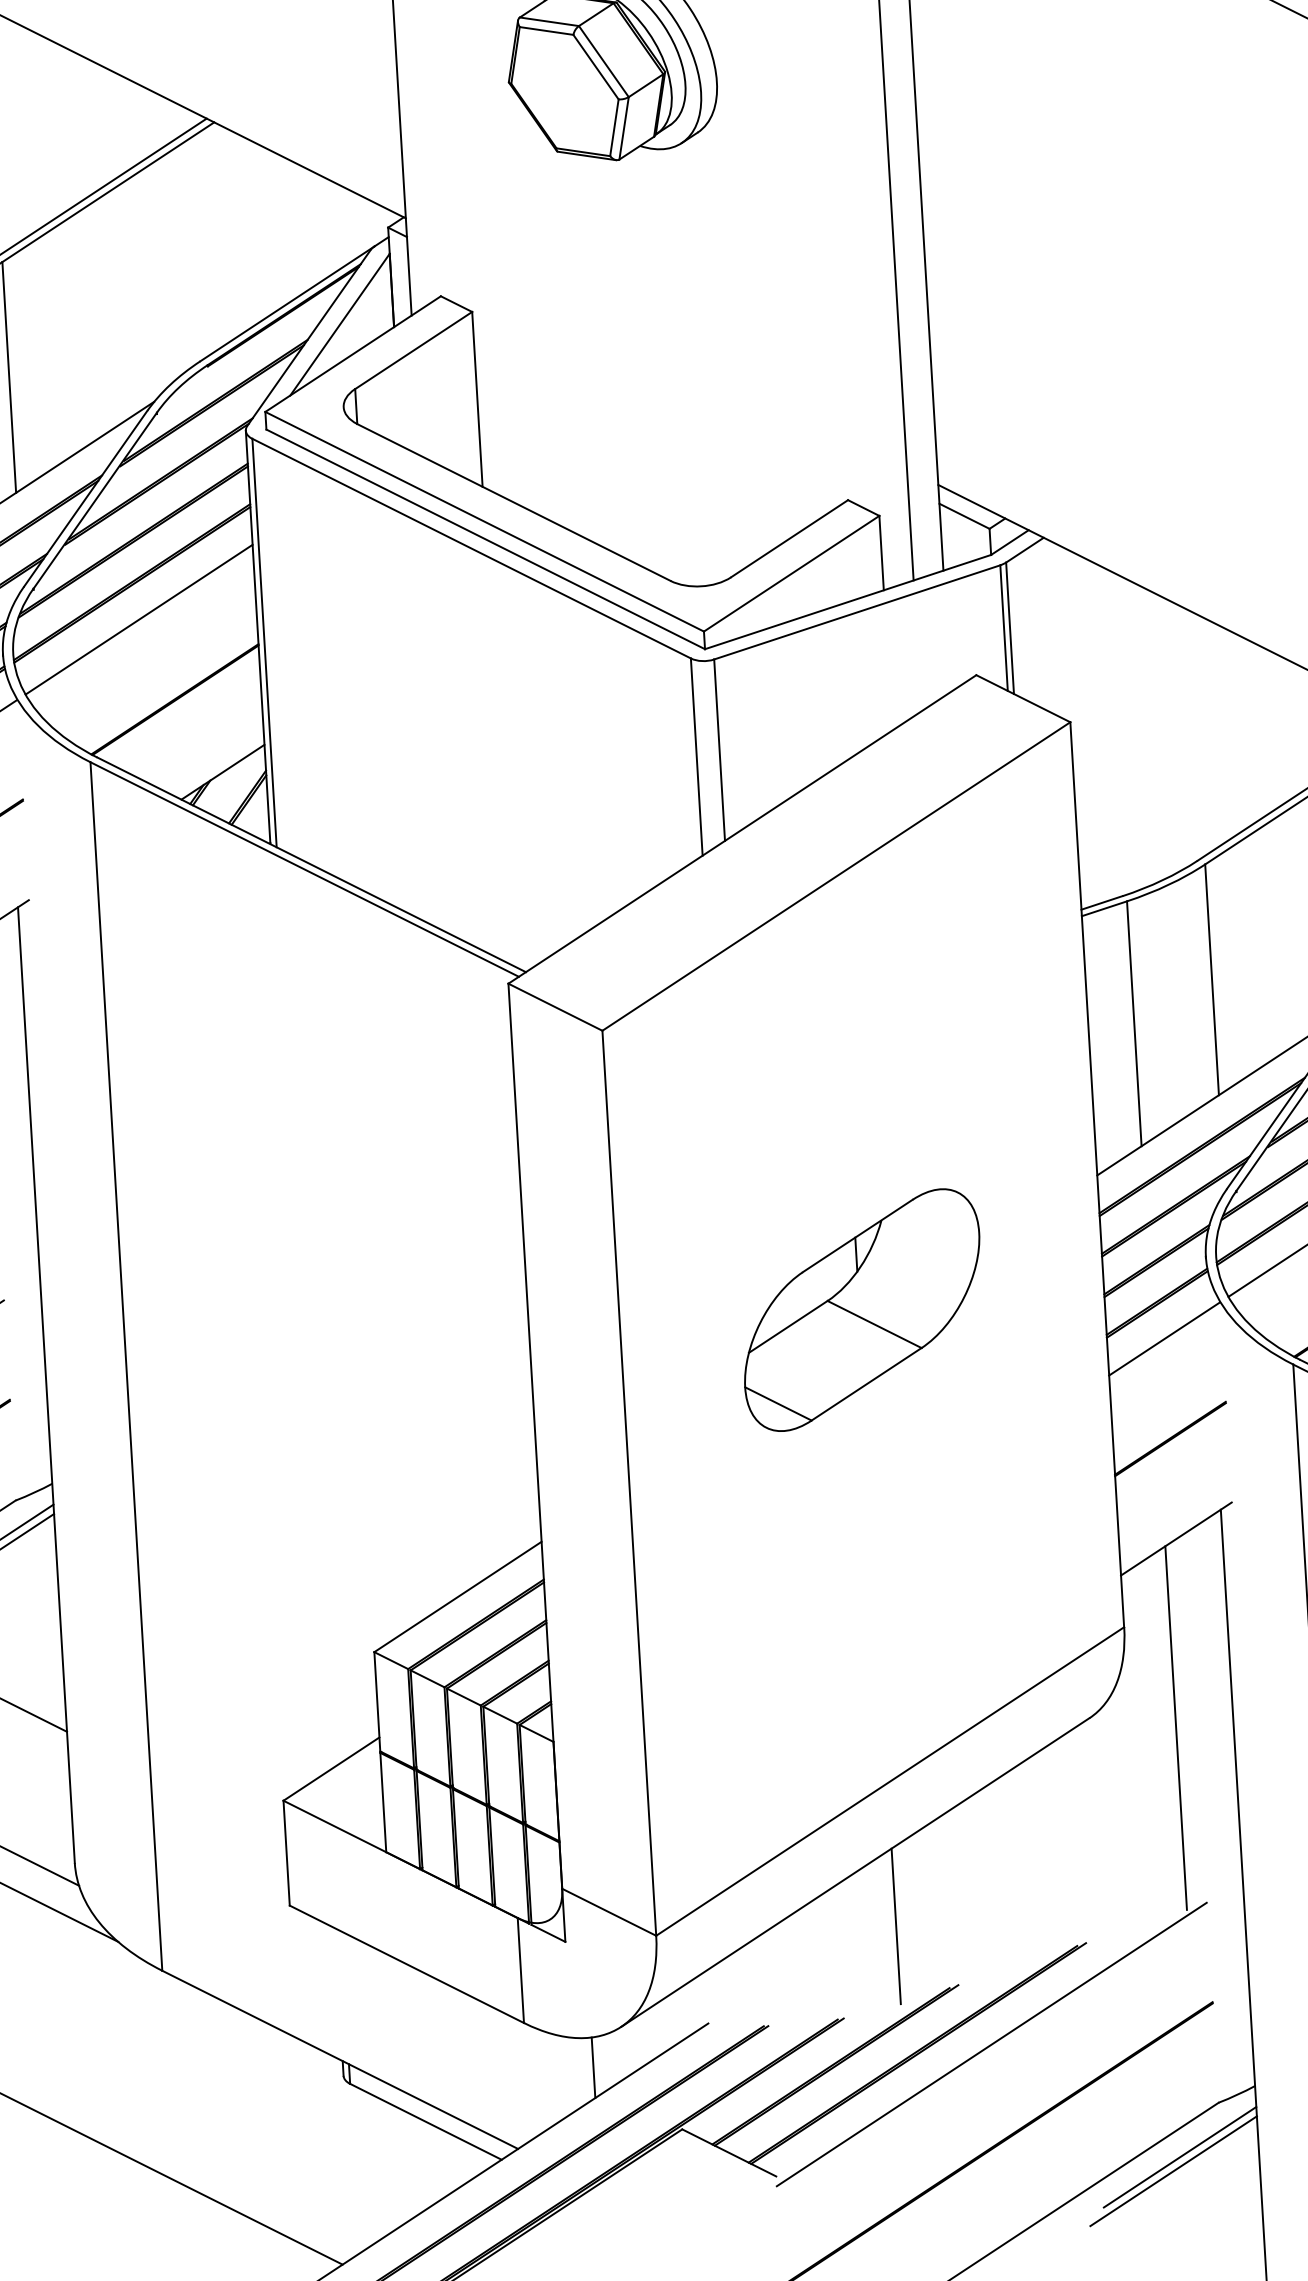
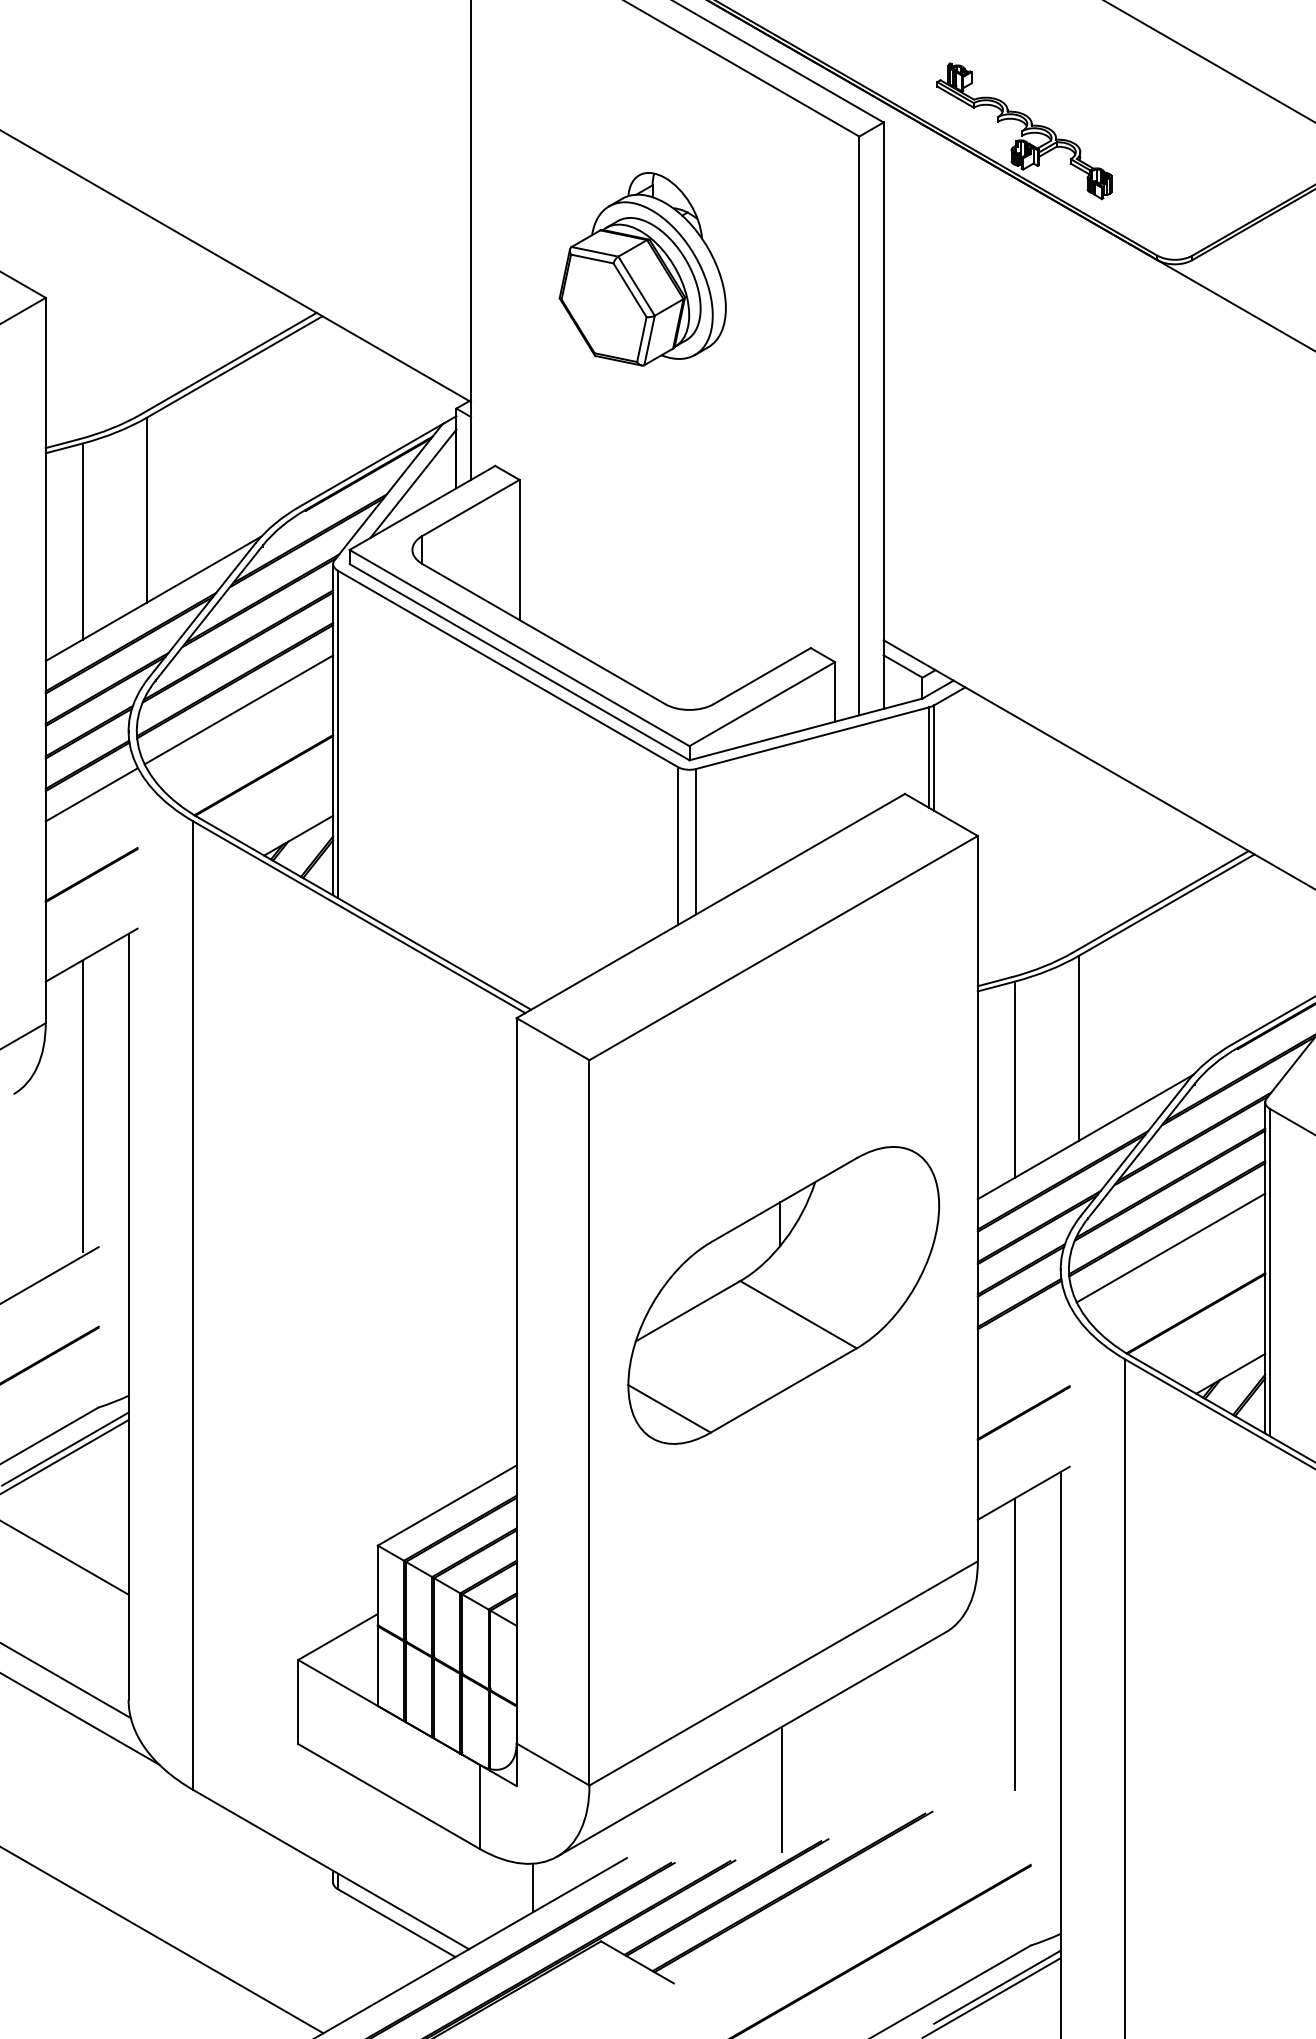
part: (861, 1309) -> (783, 1295), size x1.6
line: (1164, 1338) -> (1023, 1332), removed
line: (990, 2044) -> (851, 1888), removed

